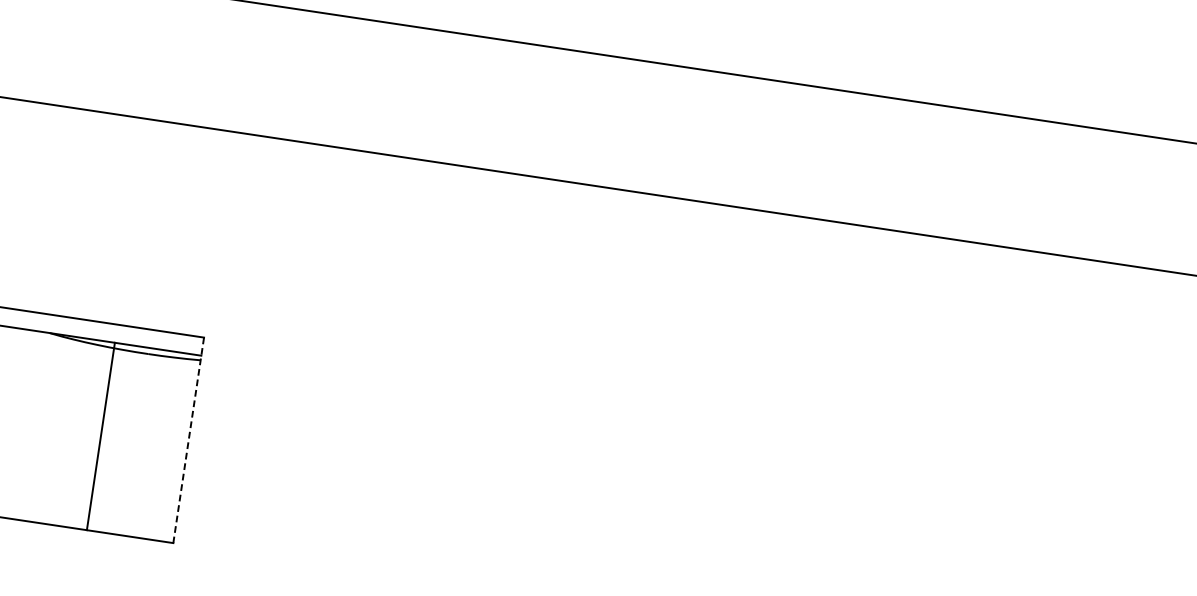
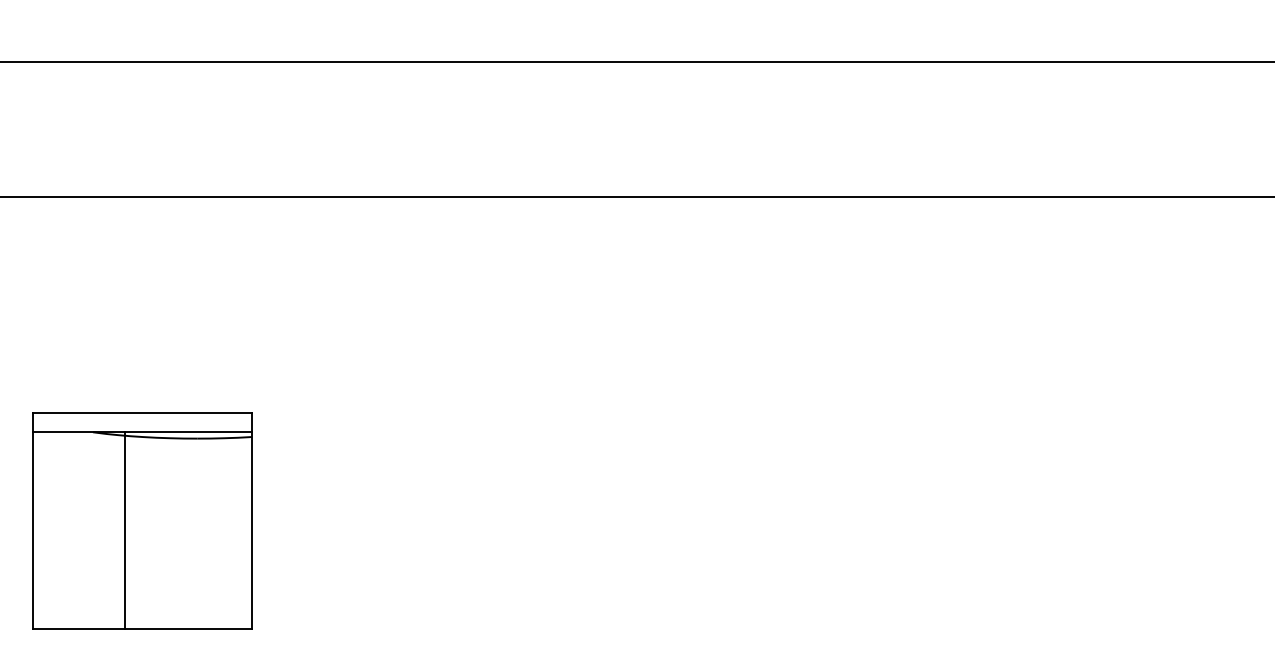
line: (101, 436) -> (125, 530), moved
line: (189, 440) -> (252, 521), dashed -> solid

